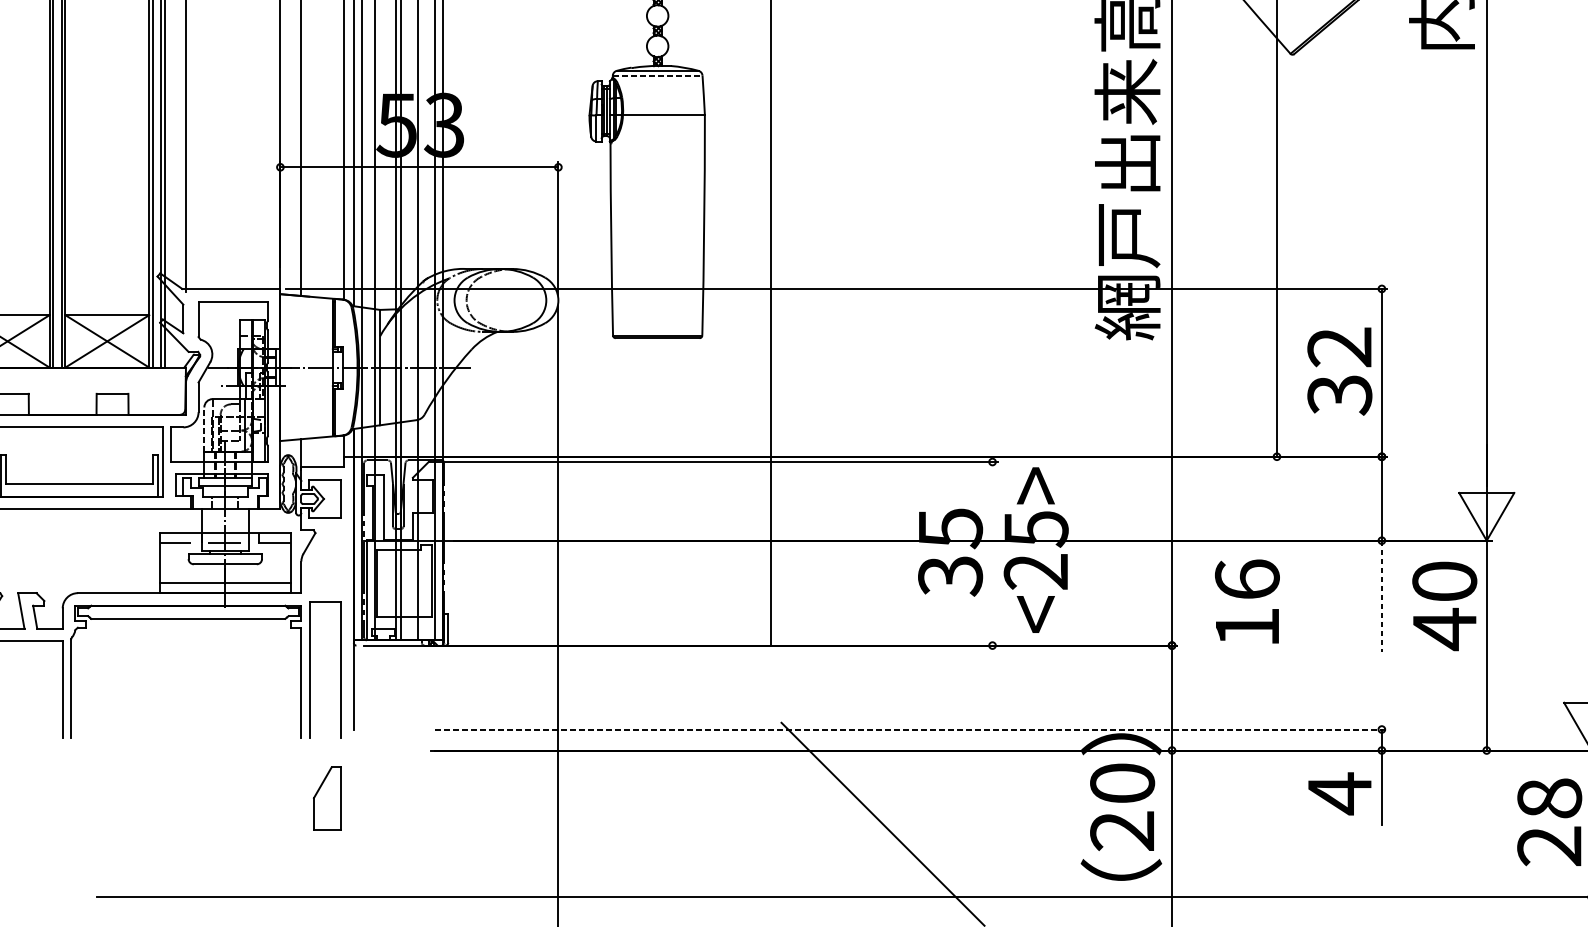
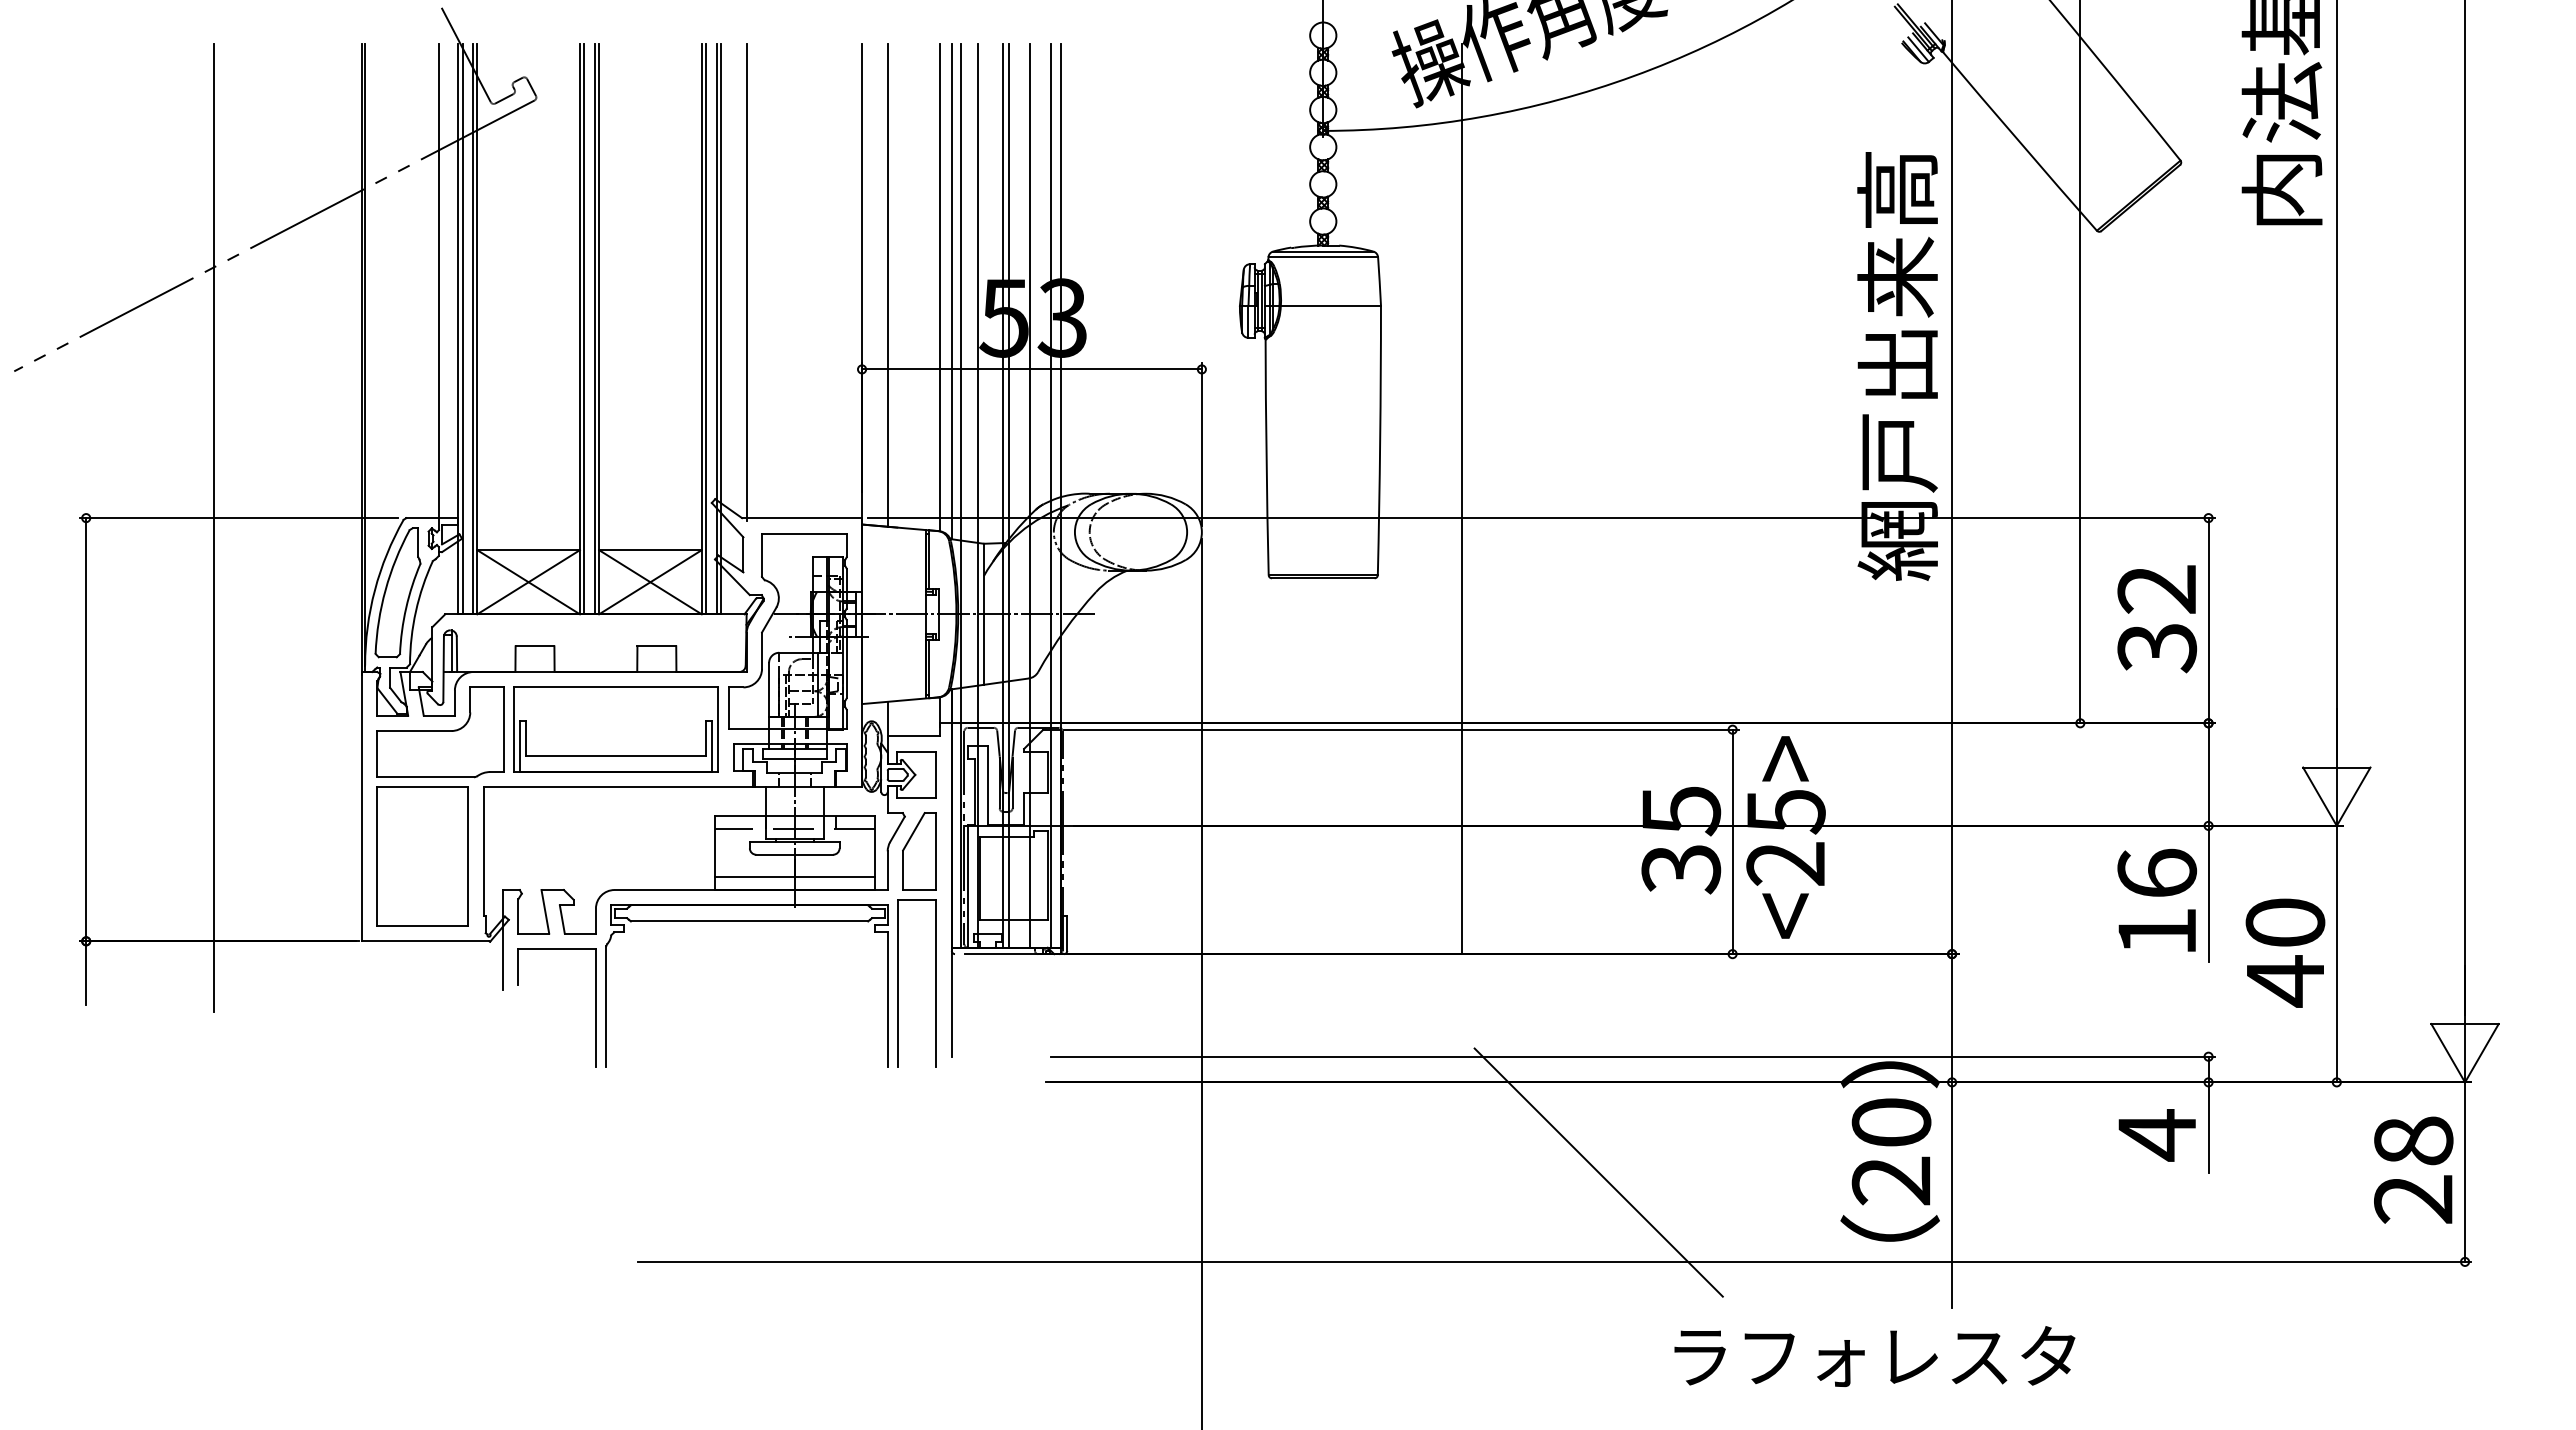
line: (657, 75) -> (1323, 257), dashed -> solid
line: (204, 429) -> (769, 689), dashed -> solid
line: (992, 553) -> (1732, 841), added
line: (1381, 595) -> (2208, 893), dashed -> solid
text: (1246, 600) -> (2156, 899), moved
text: (1444, 605) -> (2285, 952), moved
line: (911, 729) -> (1633, 1056), dashed -> solid
part: (327, 798) -> (919, 851), moved

